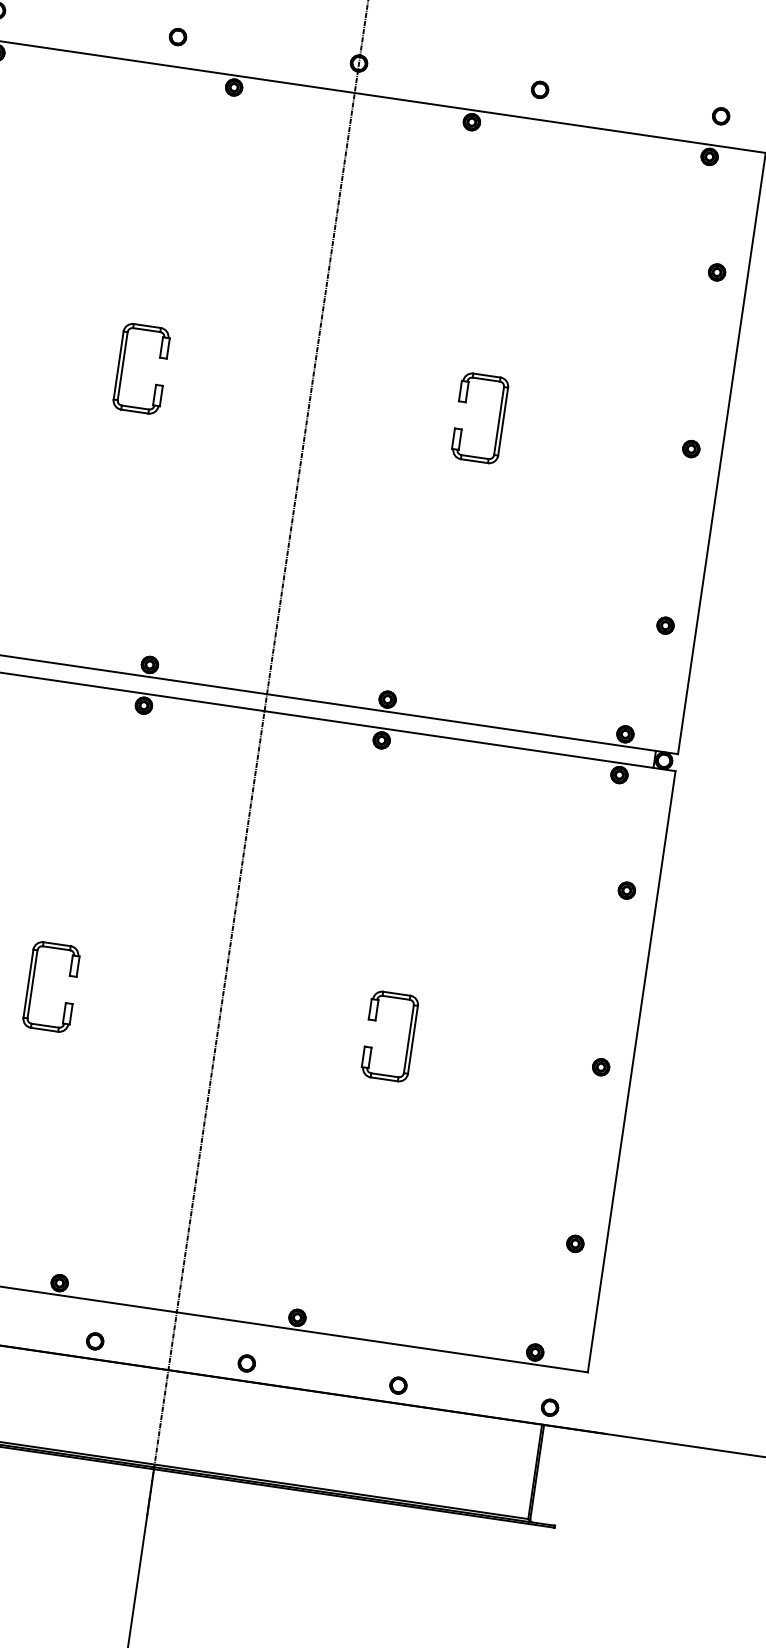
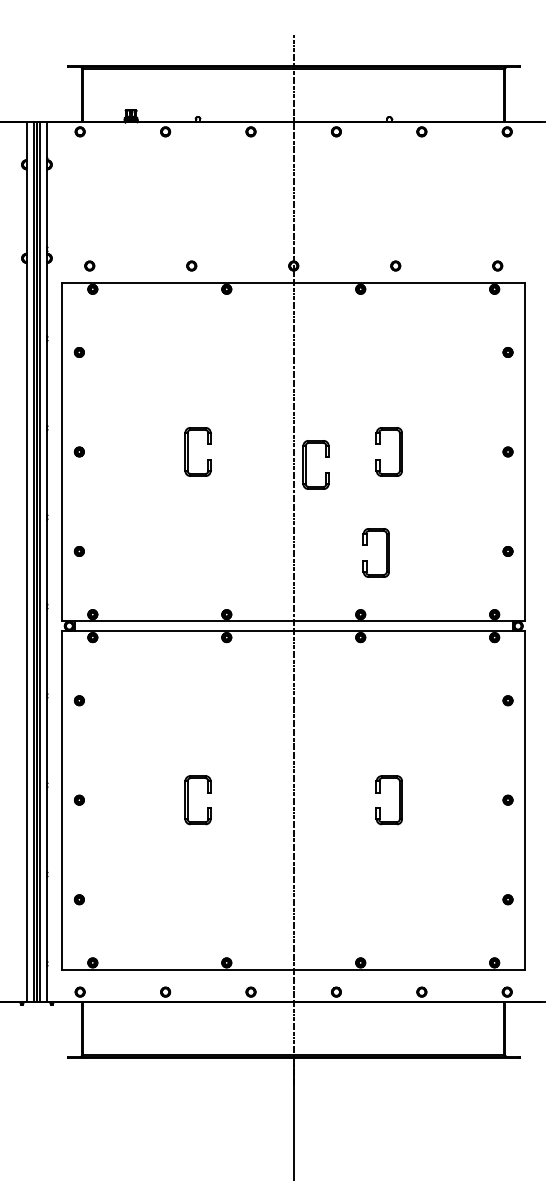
part: (330, 419) -> (306, 464), added
part: (417, 578) -> (367, 545), added

